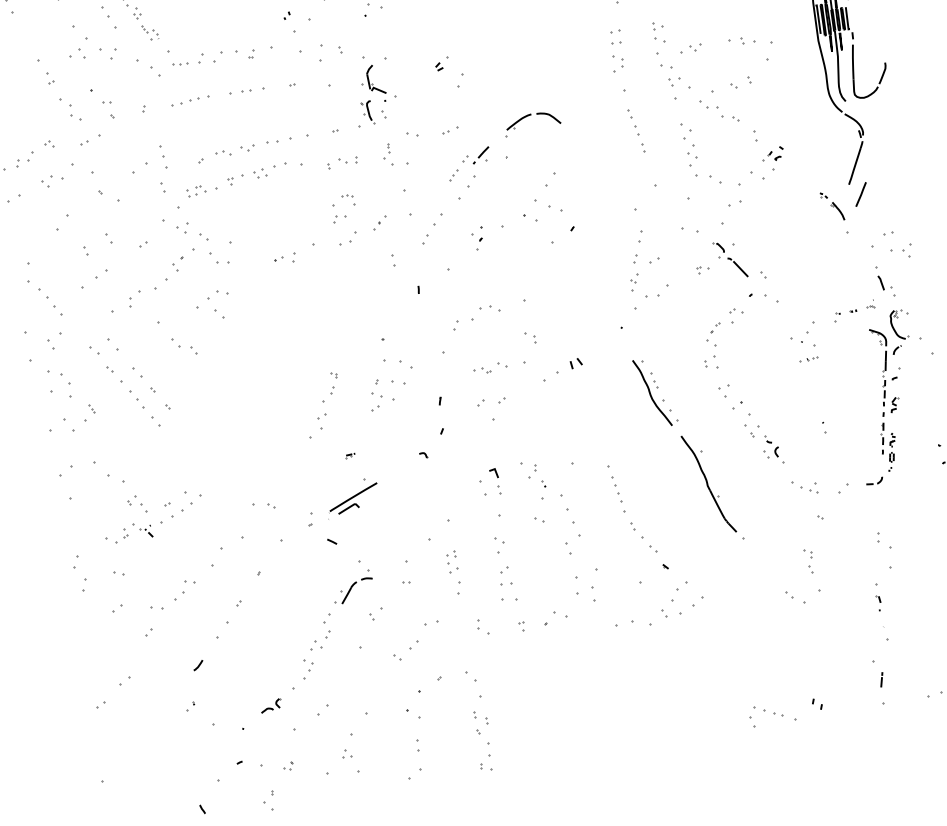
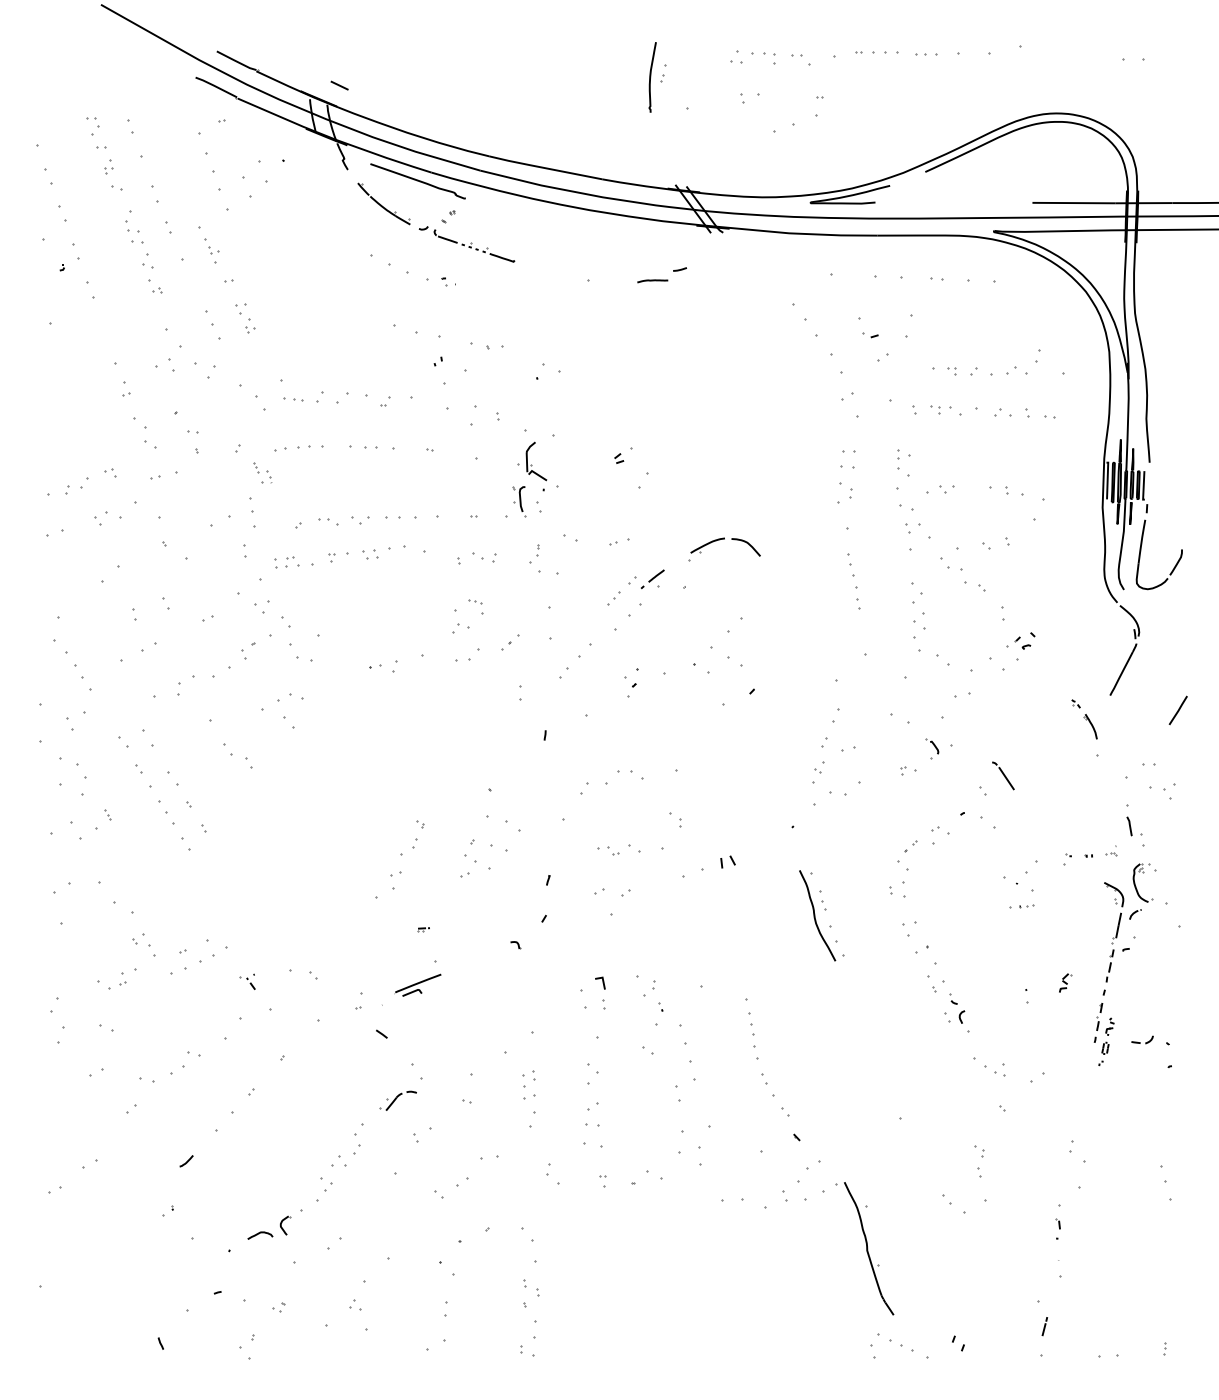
part: (150, 31) -> (262, 472), moved
line: (860, 194) -> (1177, 710), moved
part: (737, 267) -> (1003, 775), moved
part: (894, 404) -> (1065, 982), moved
part: (874, 481) -> (1142, 1039), moved
part: (709, 483) -> (869, 1248), moved
part: (353, 499) -> (417, 985), size x0.7
part: (146, 531) -> (247, 981), moved
part: (352, 590) -> (397, 1100), size x0.7
part: (271, 705) -> (269, 1227), size x1.6

